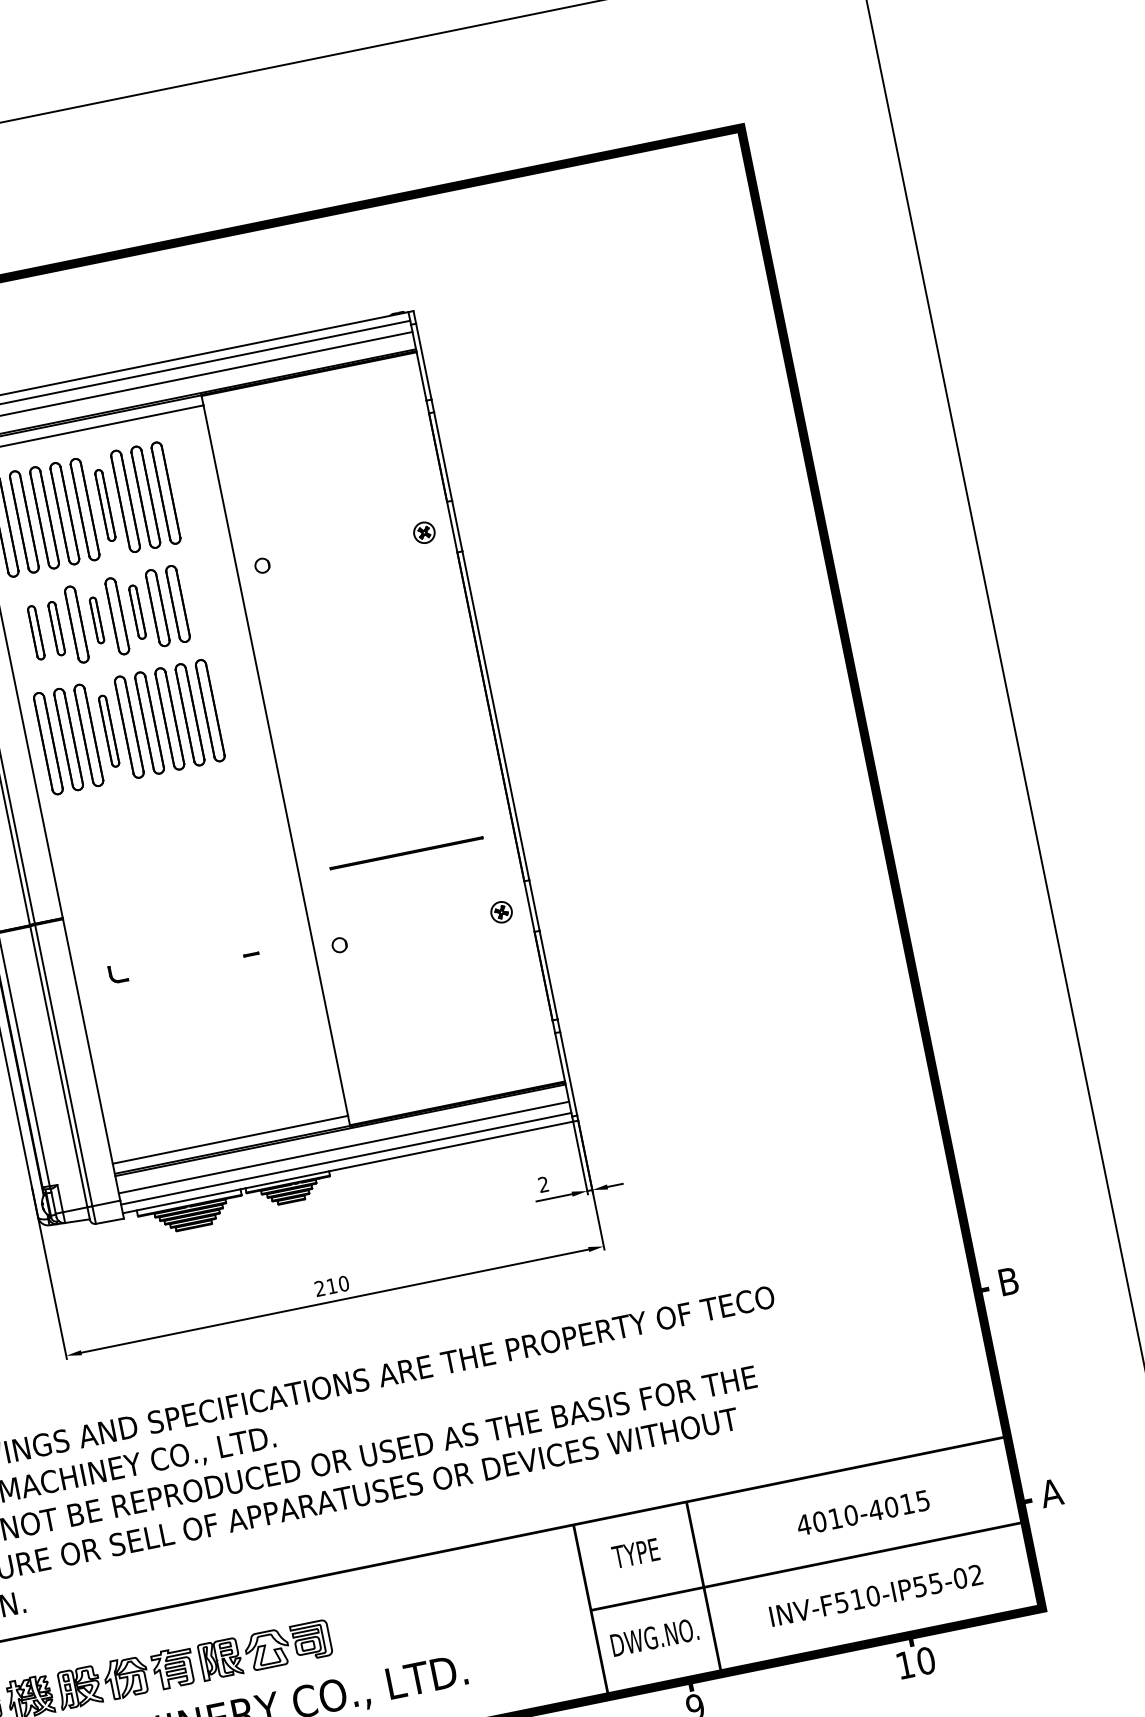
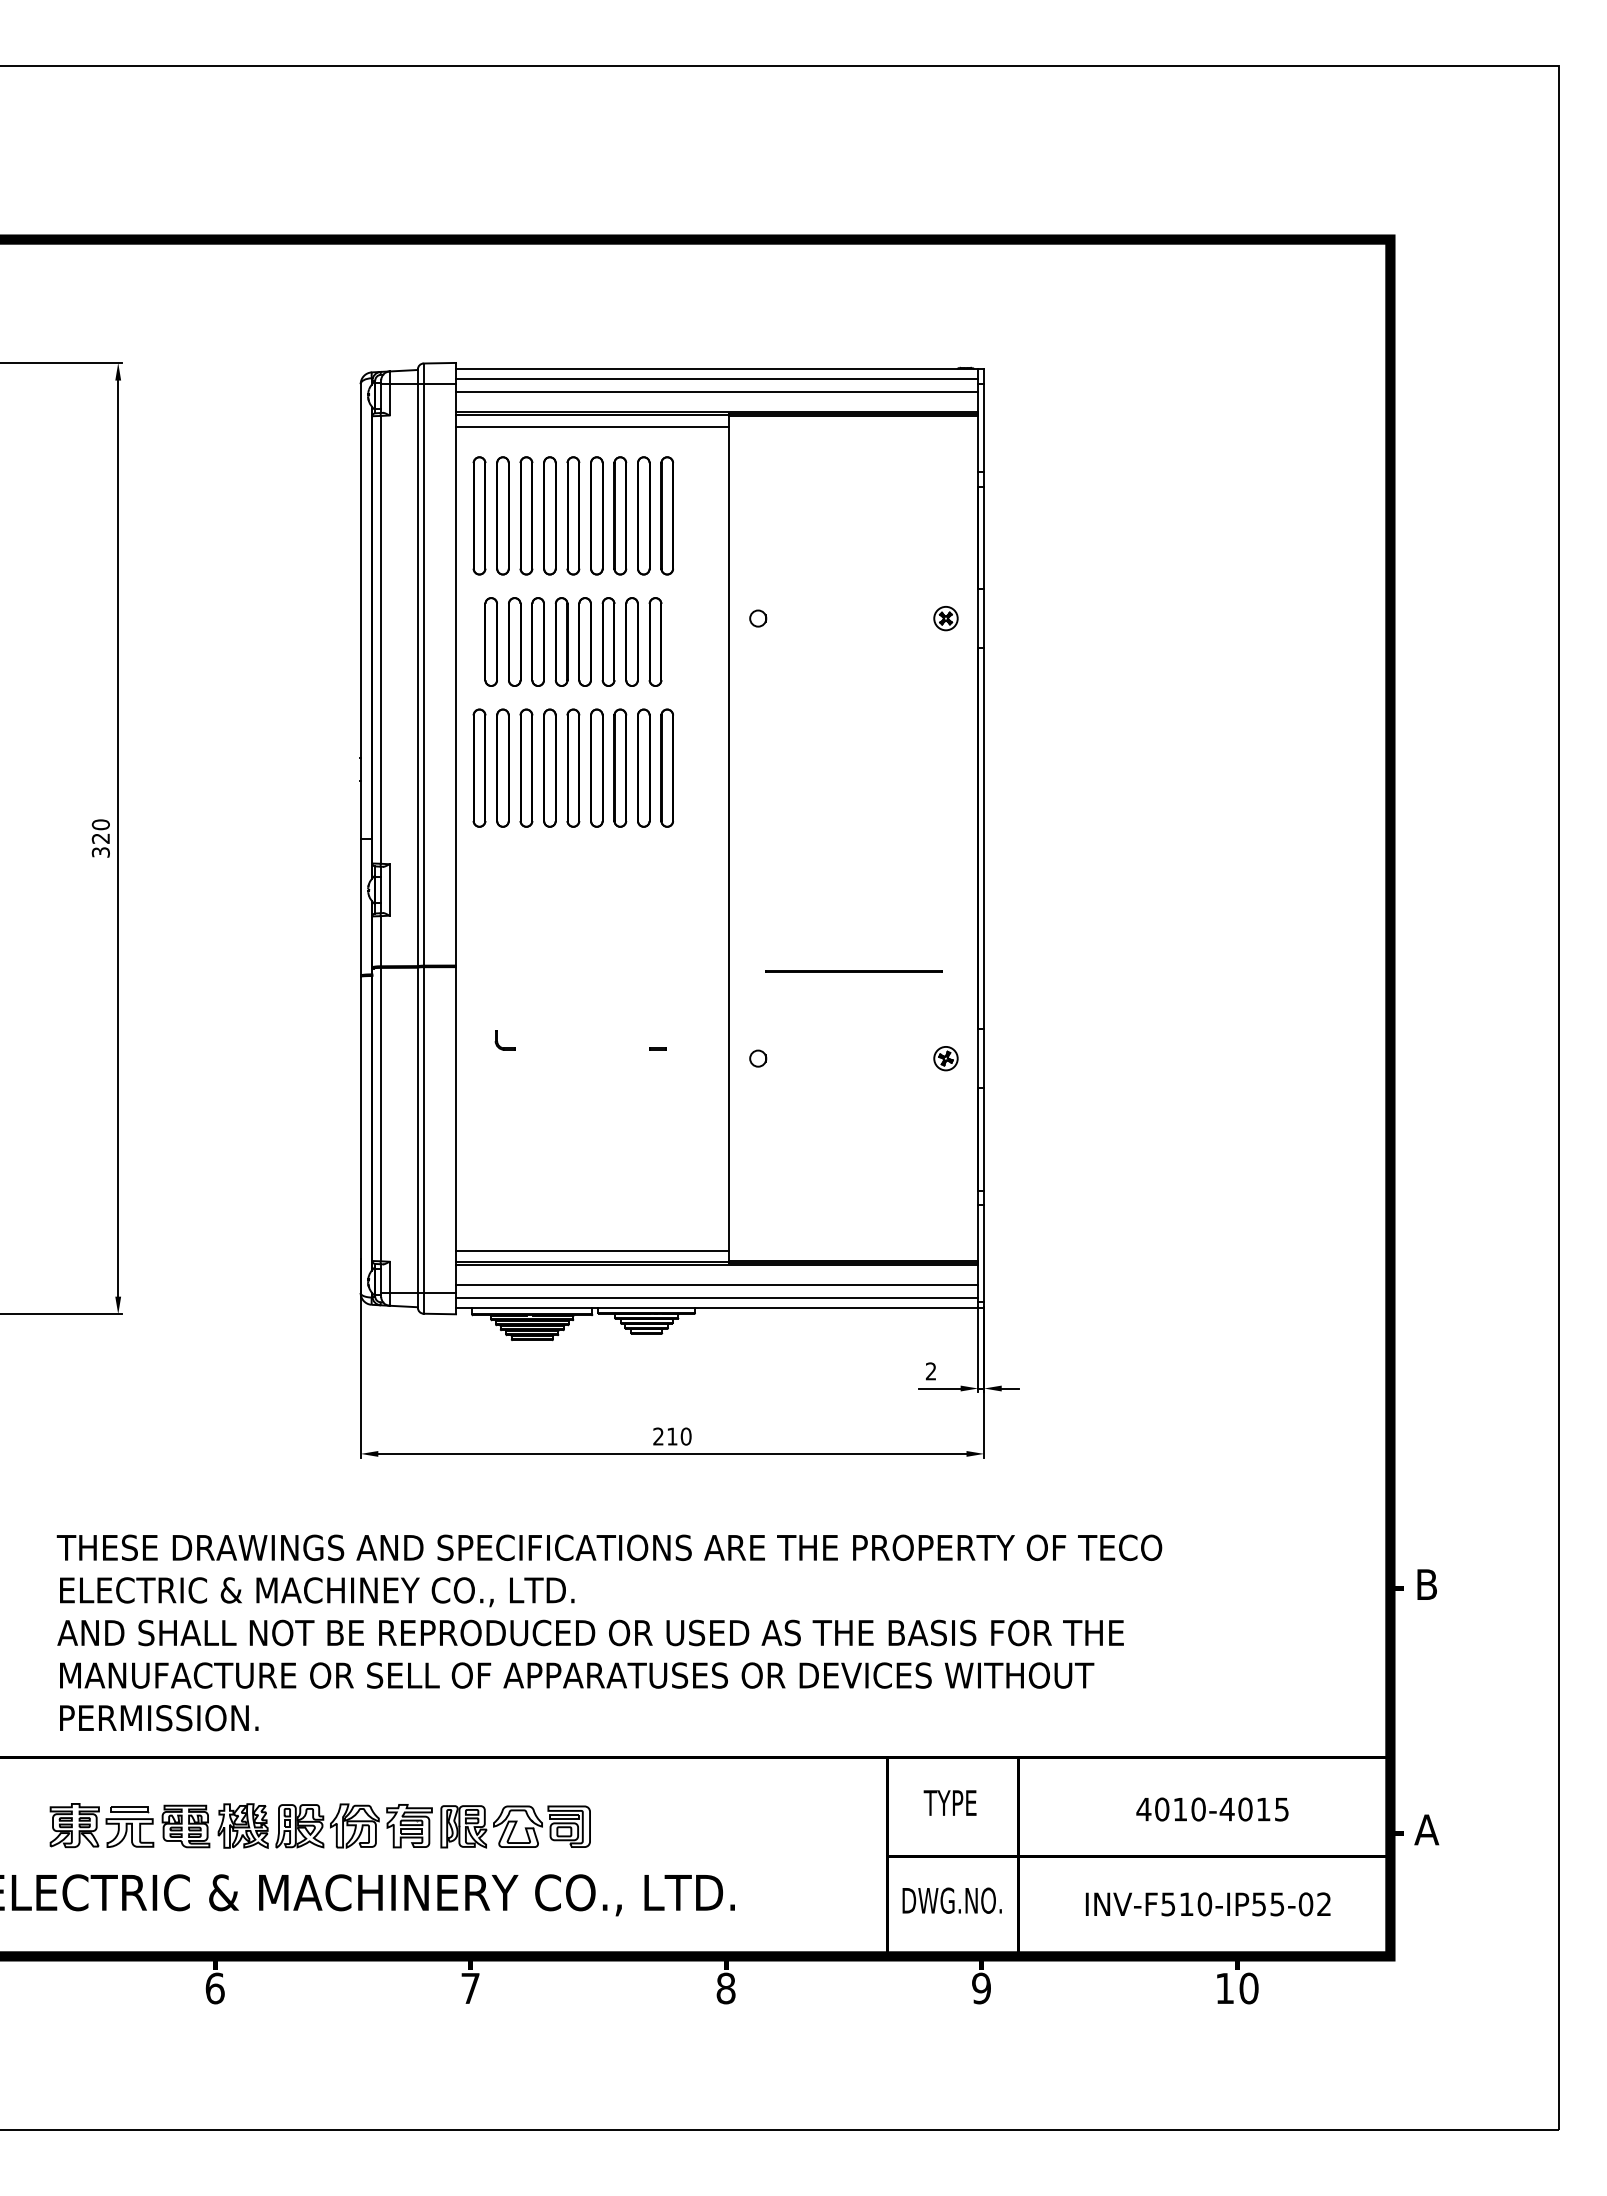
part: (104, 505) -> (596, 515), size x1.43
part: (137, 611) -> (608, 641), size x1.43
part: (96, 620) -> (561, 641), size x1.67
part: (56, 628) -> (514, 641), size x1.43
part: (35, 632) -> (490, 641), size x1.43
part: (108, 730) -> (549, 767), size x1.43

